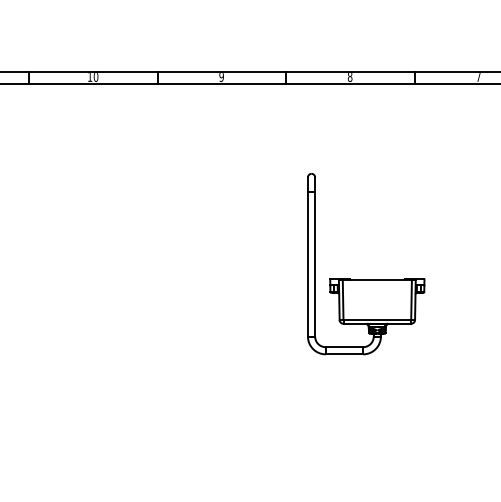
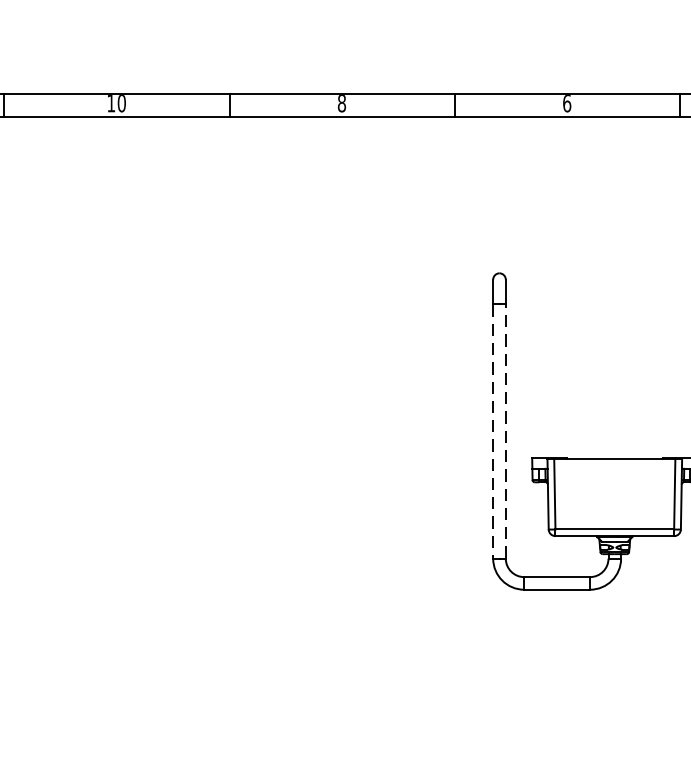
text: (221, 77) -> (341, 104), 9 -> 8
text: (349, 77) -> (565, 104), 8 -> 6
line: (307, 264) -> (492, 432), solid -> dashed
line: (315, 264) -> (506, 432), solid -> dashed

